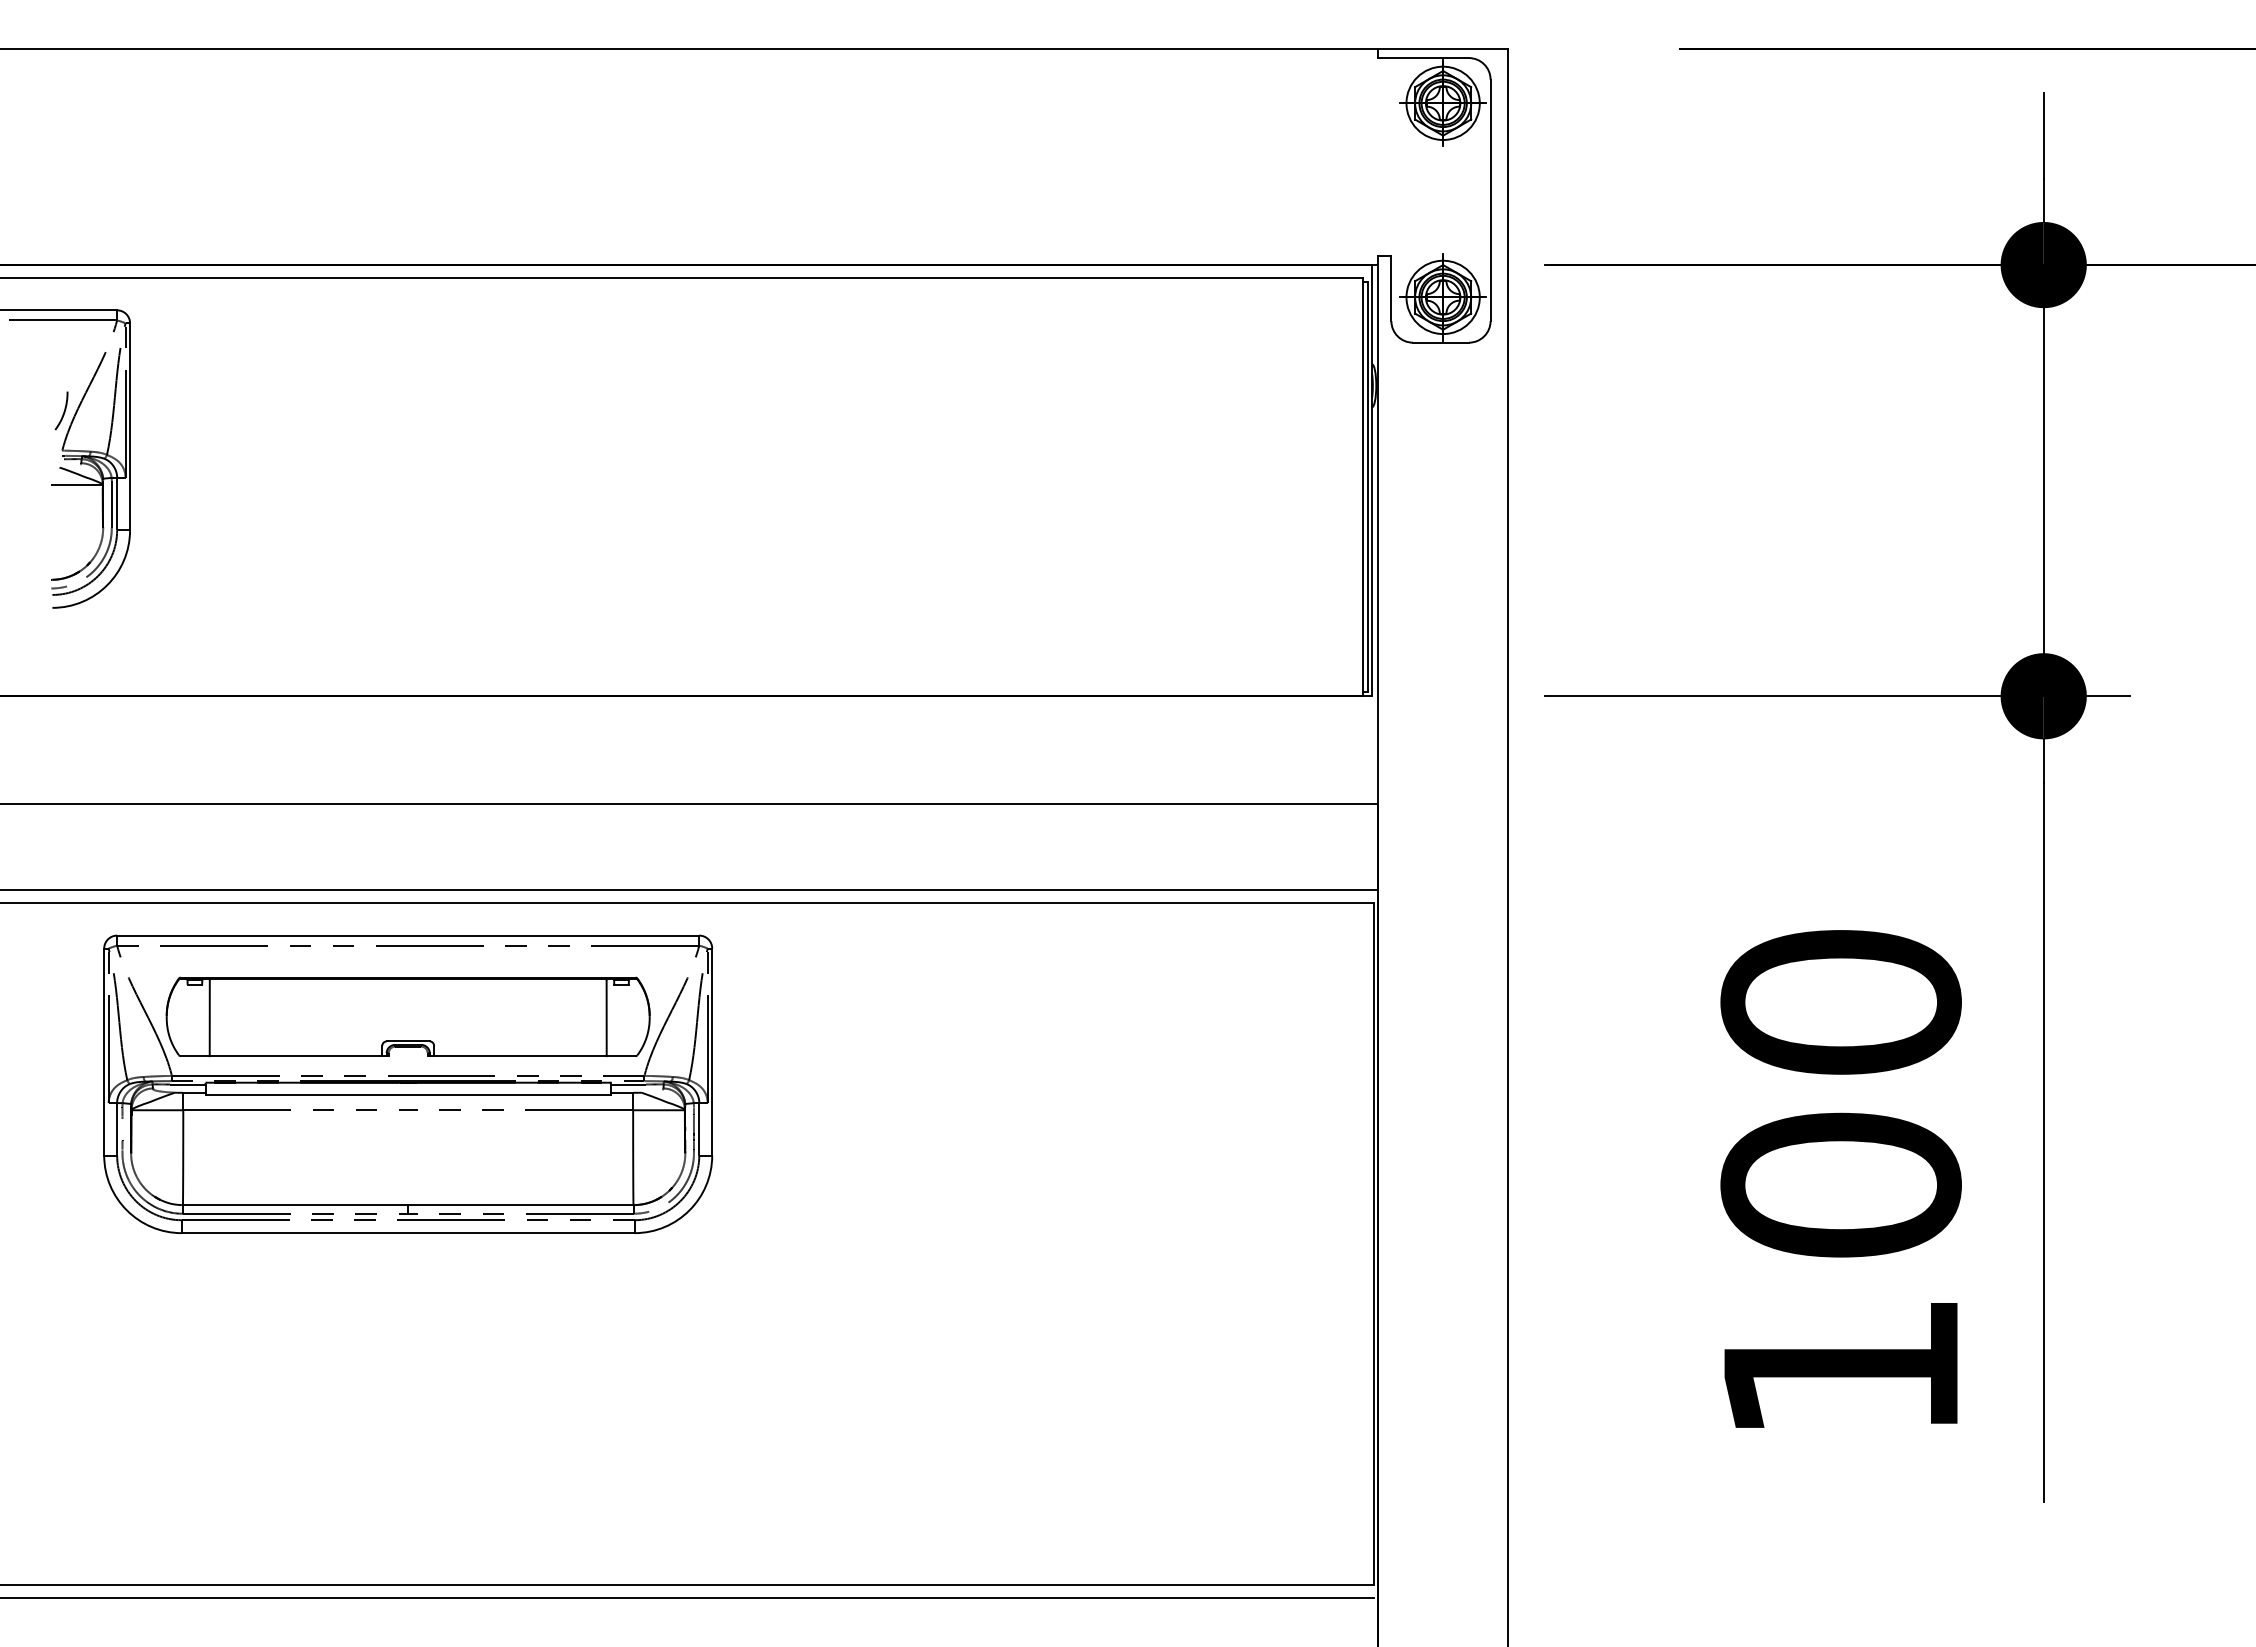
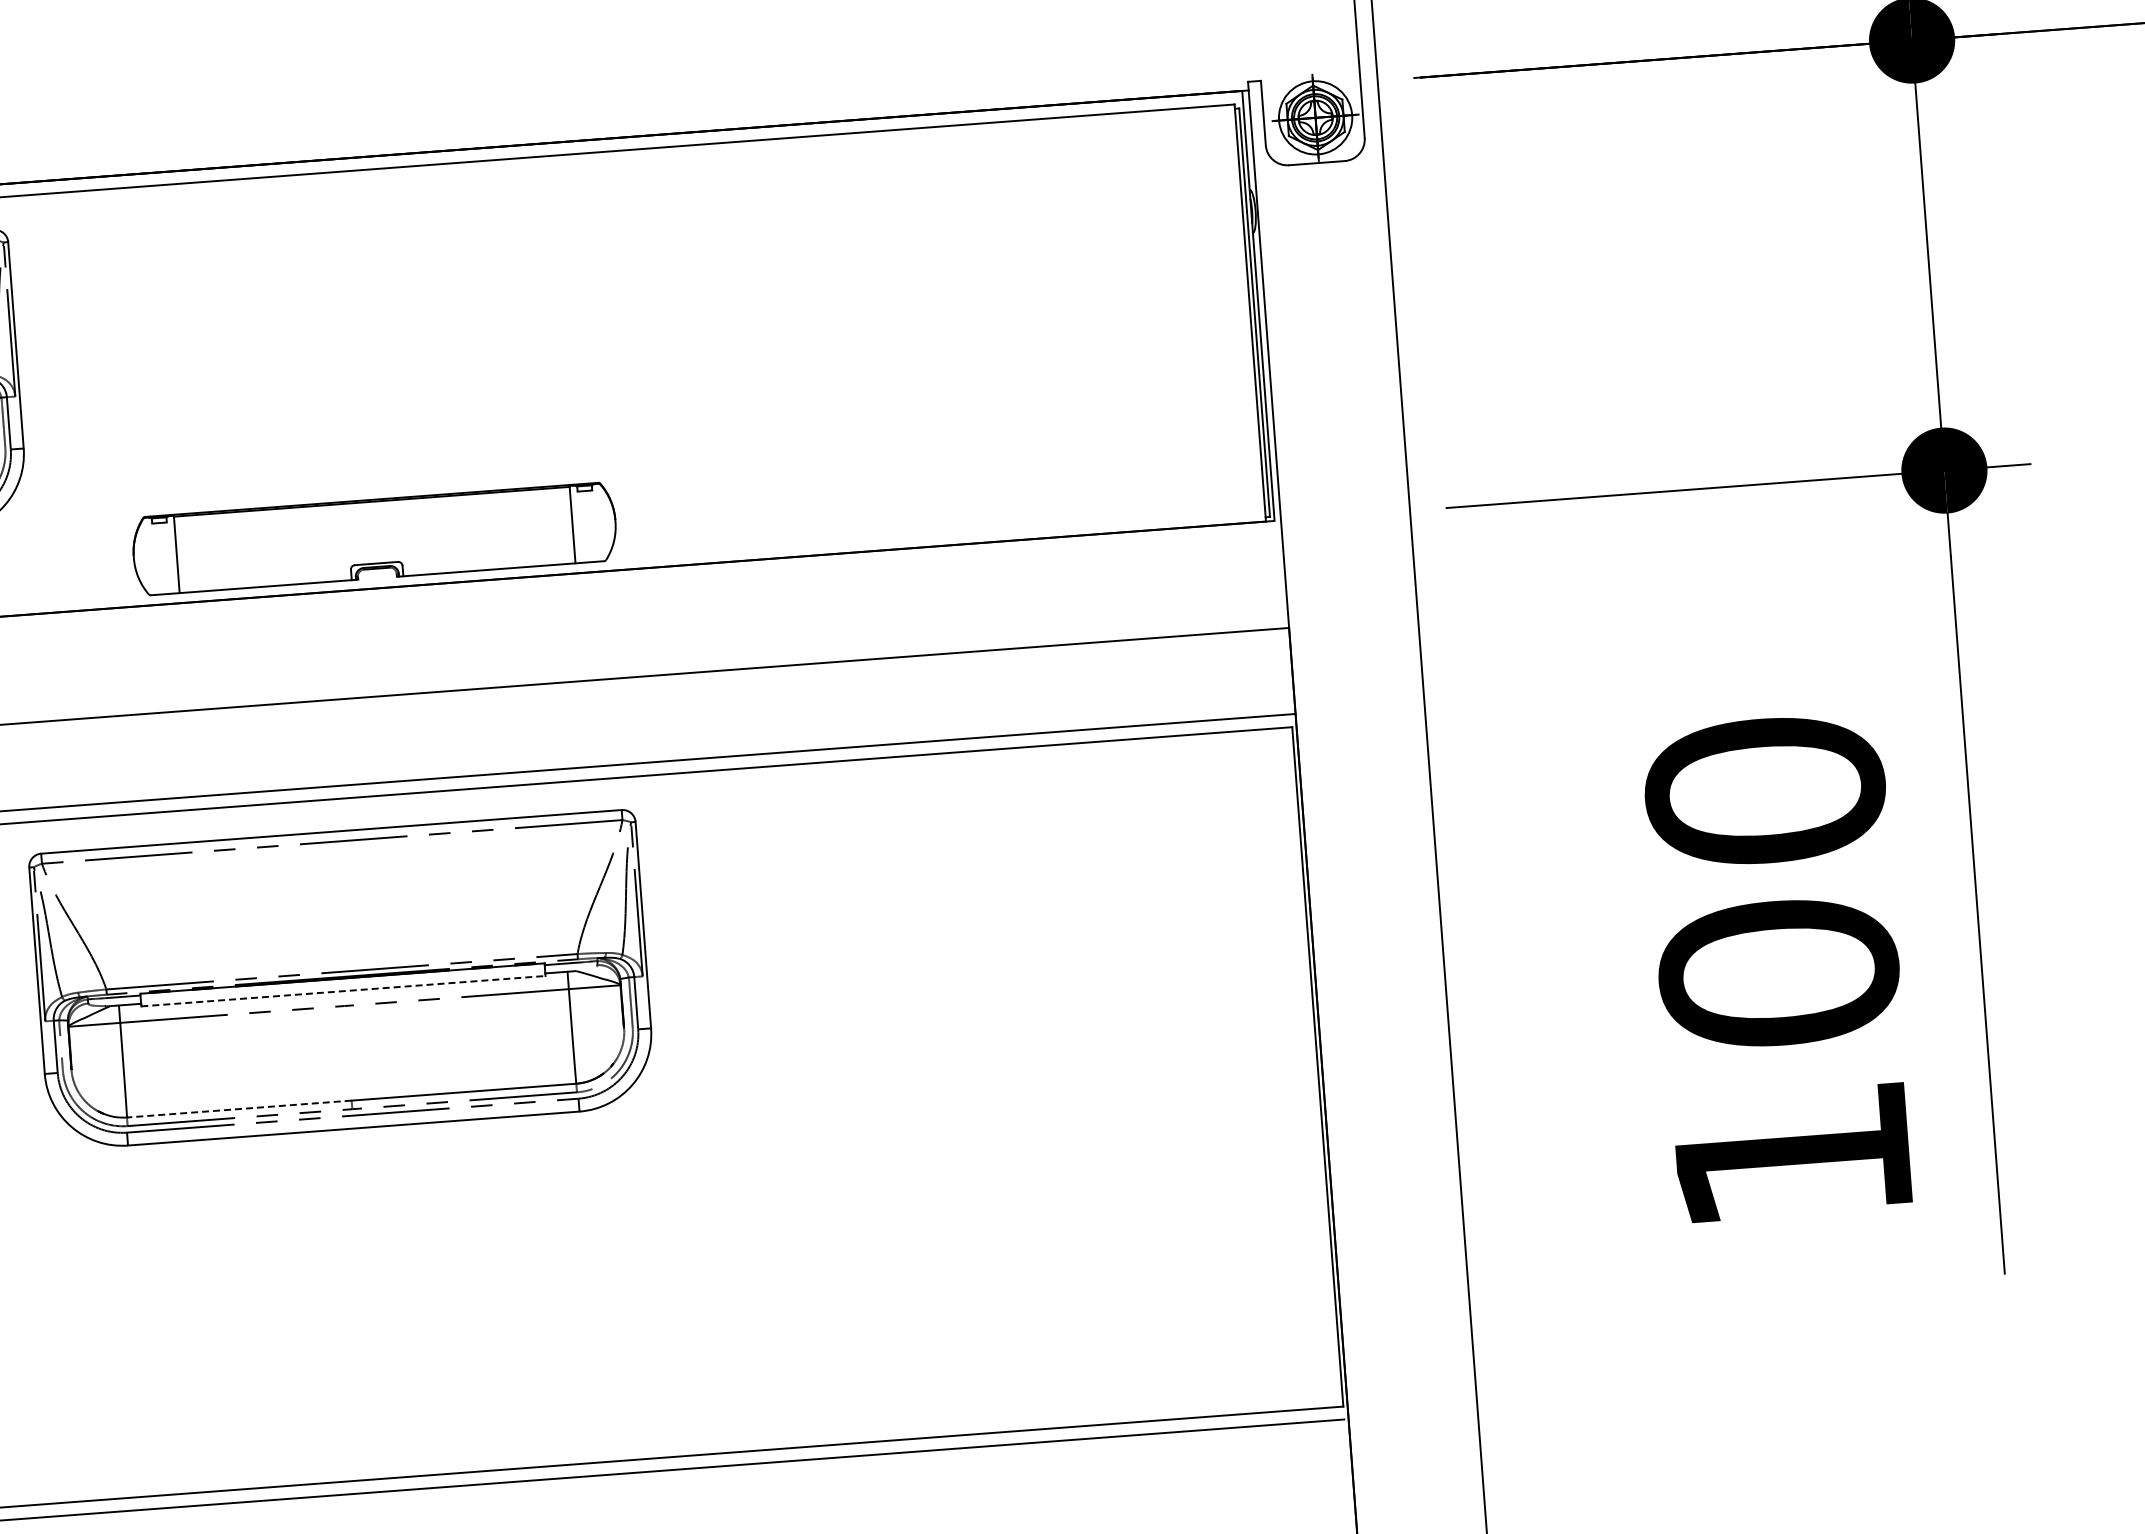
part: (407, 1016) -> (373, 538), moved
line: (408, 1095) -> (343, 991), solid -> dashed
line: (295, 1205) -> (239, 1109), solid -> dashed

